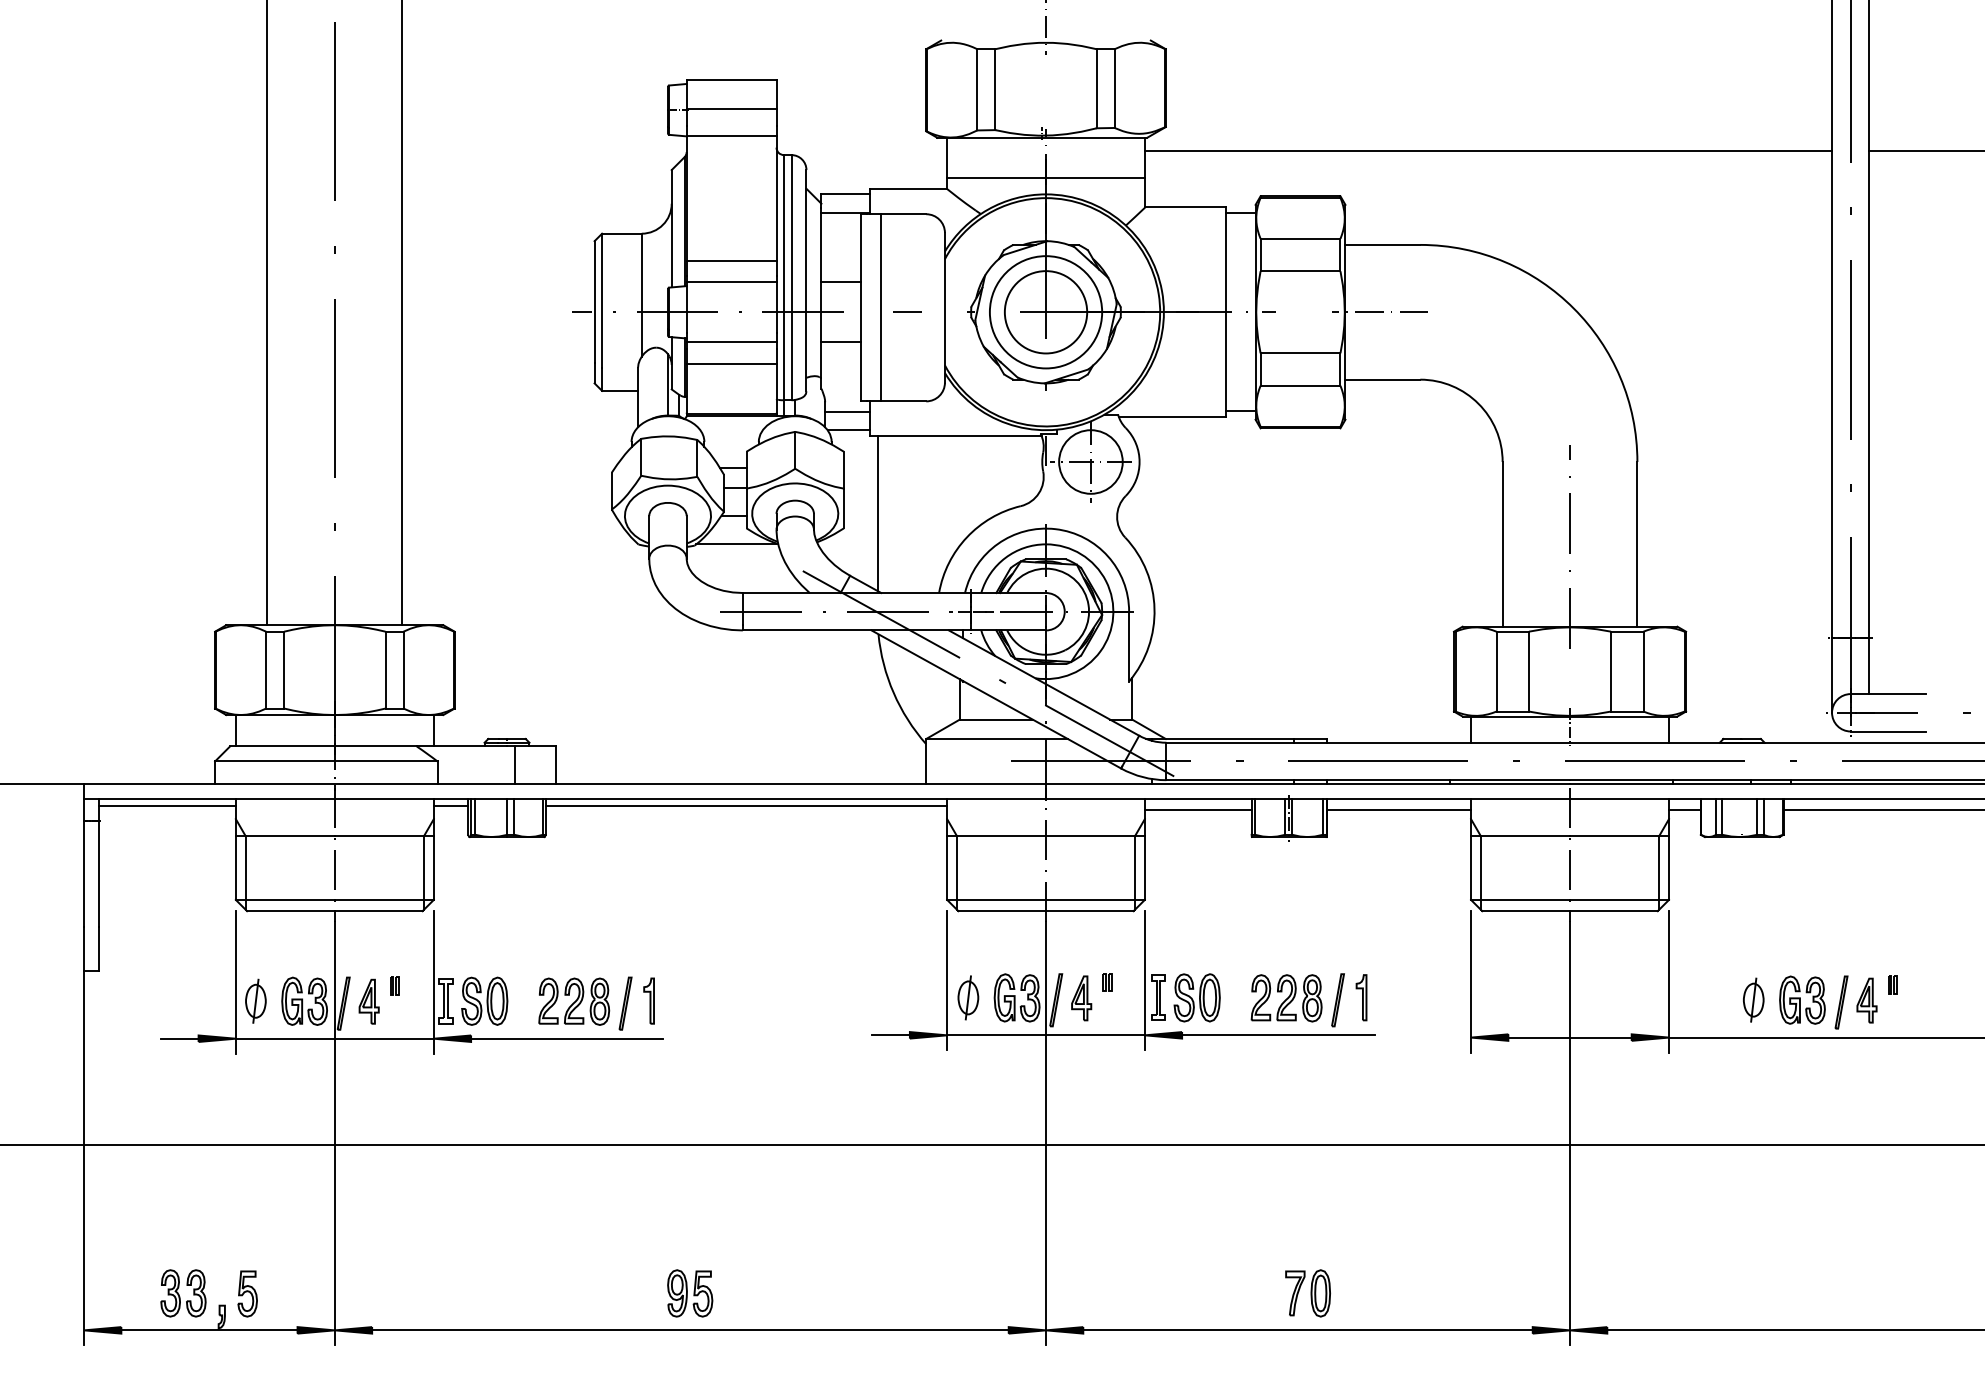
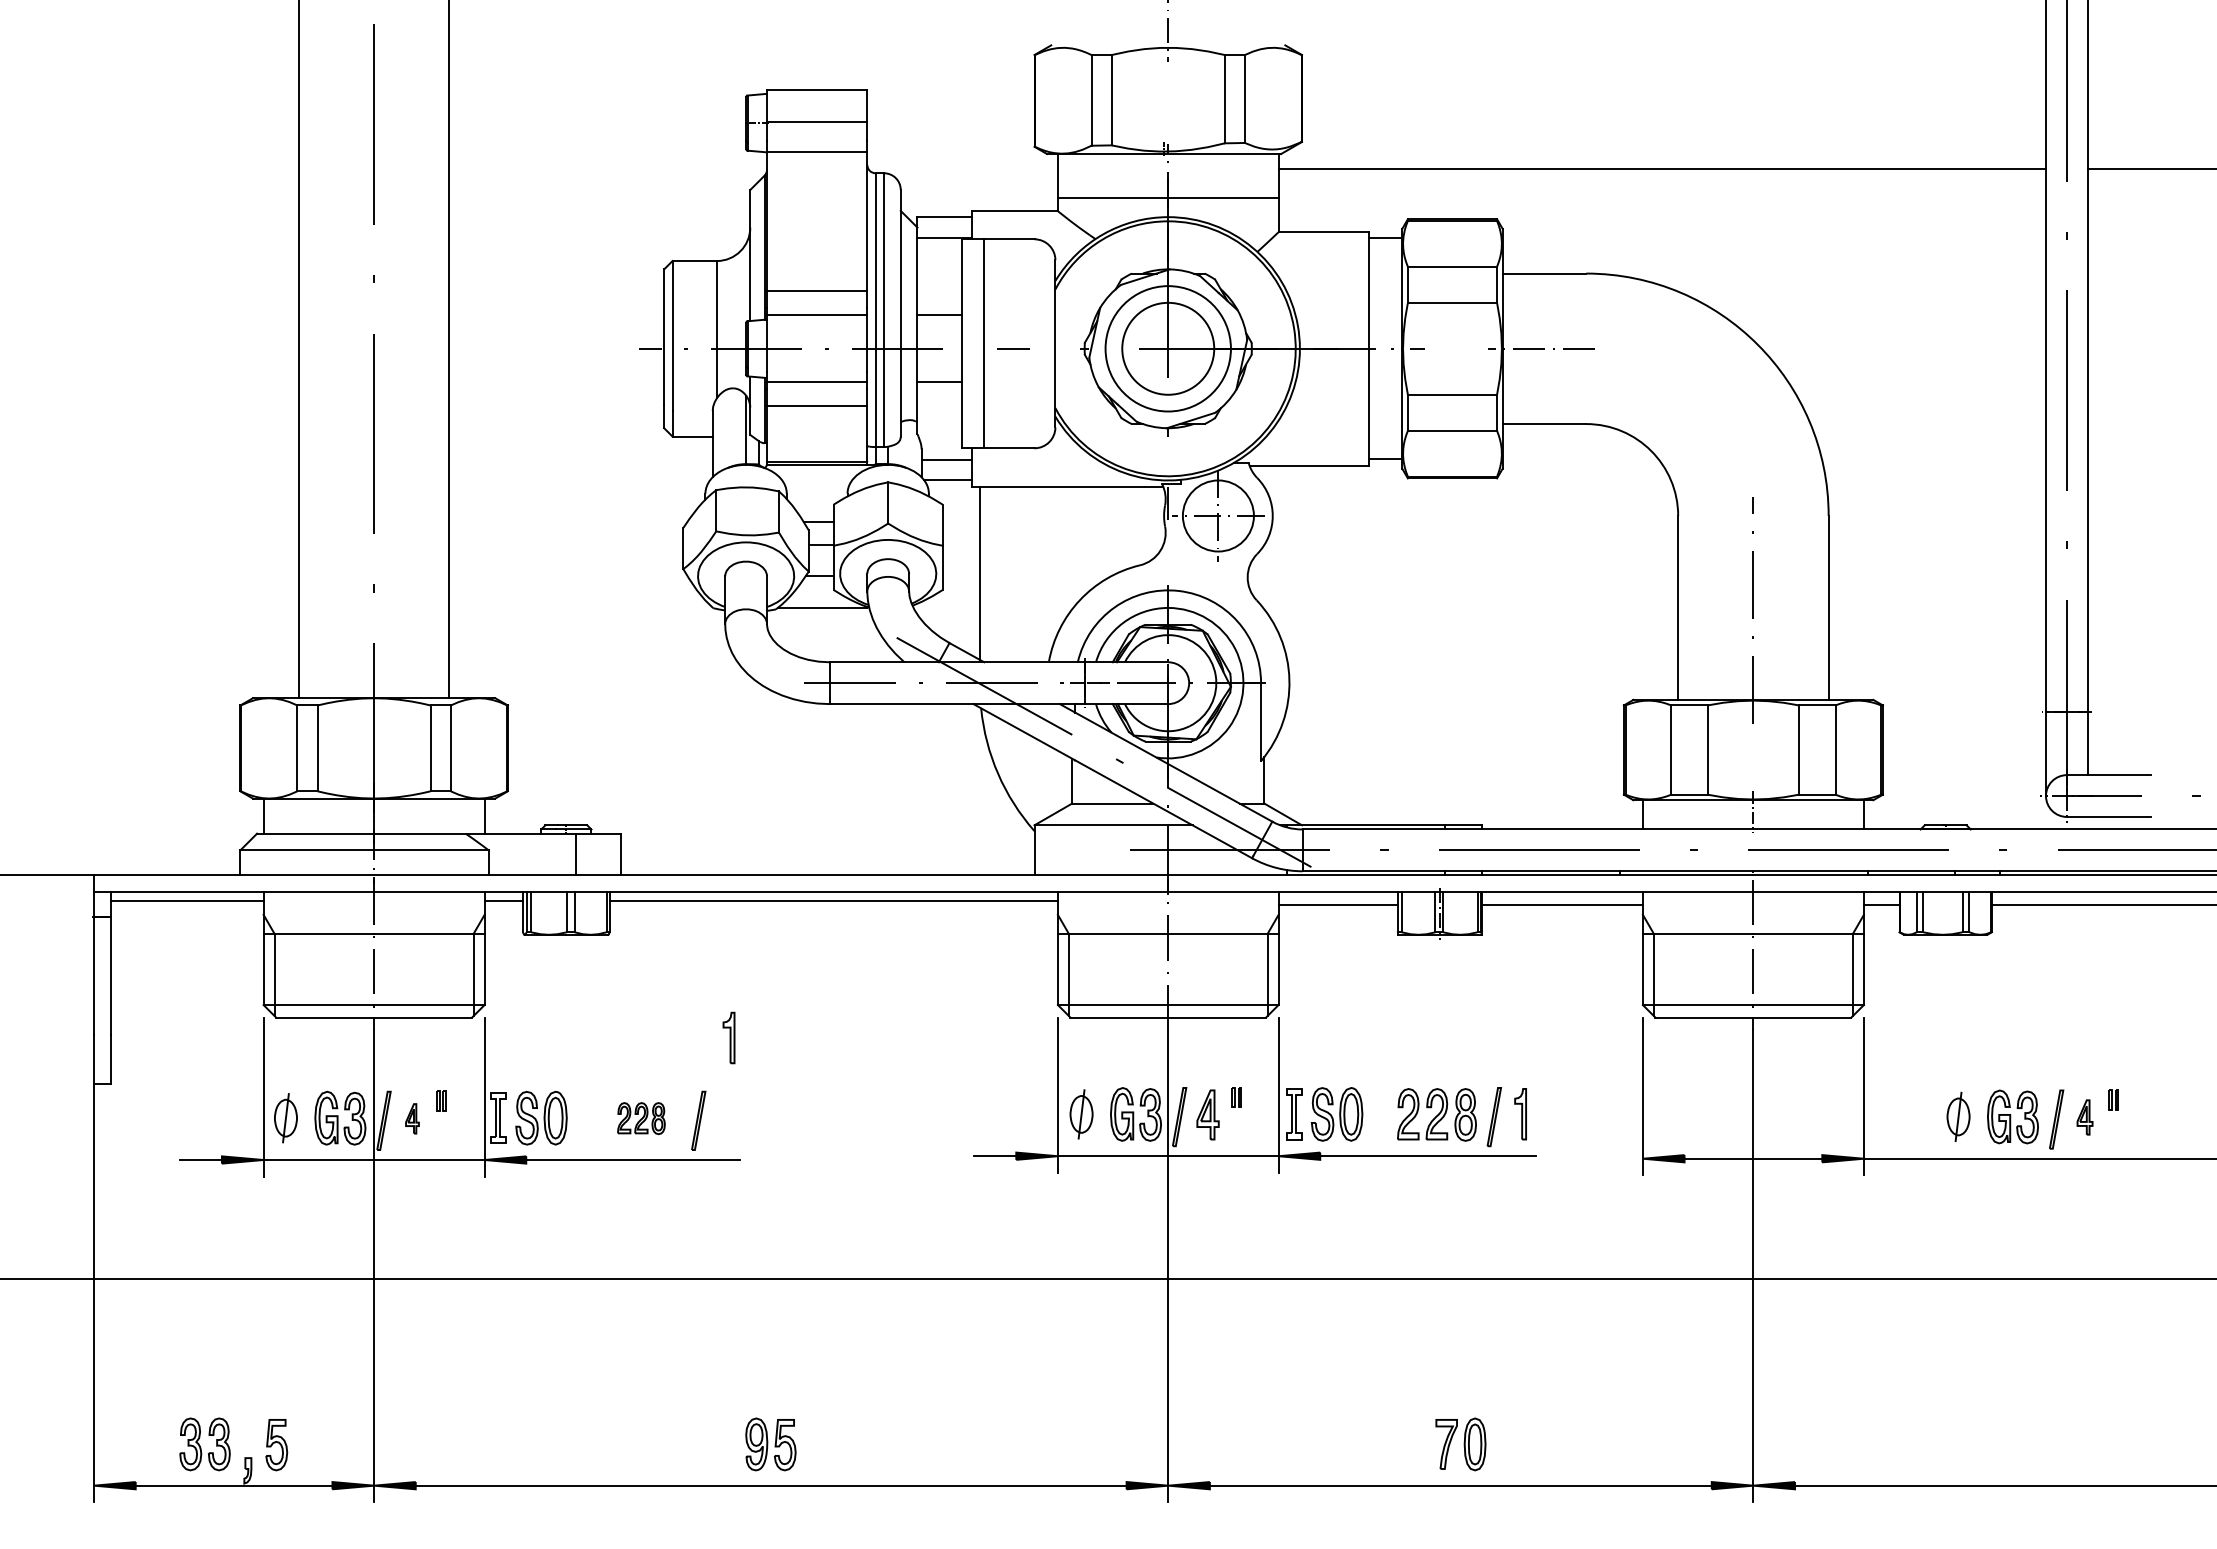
part: (648, 1000) -> (728, 1037), moved
part: (1866, 1000) -> (2084, 1117), size x0.7
part: (369, 1001) -> (412, 1118), size x0.6
part: (574, 1001) -> (641, 1118), size x0.6

